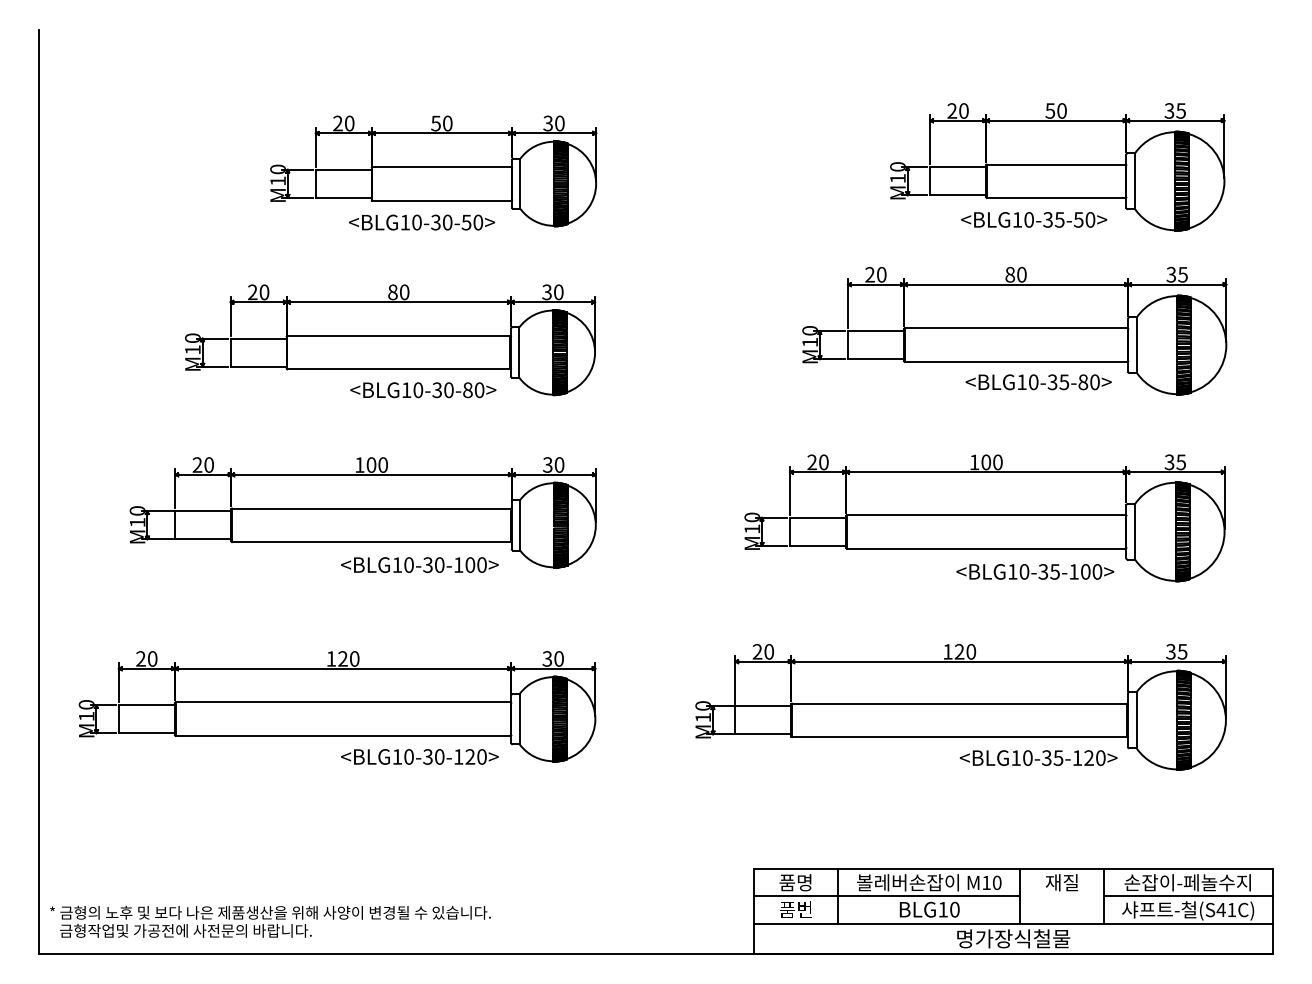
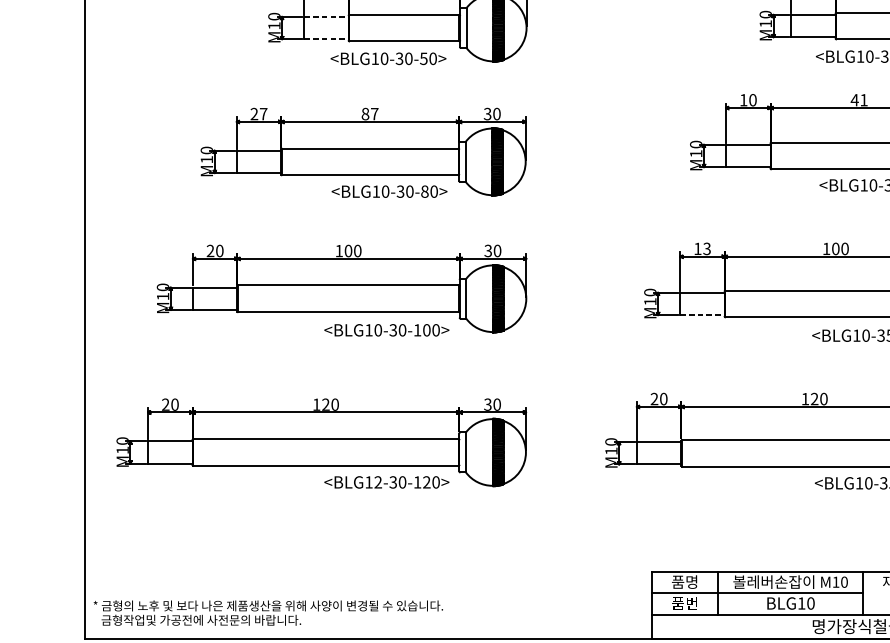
line: (344, 169) -> (327, 16), solid -> dashed
line: (344, 197) -> (327, 38), solid -> dashed
text: (869, 274) -> (743, 99), 20 -> 10
text: (1015, 274) -> (858, 99), 80 -> 41
text: (264, 292) -> (263, 114), 20 -> 27
text: (404, 292) -> (374, 114), 80 -> 87
text: (817, 462) -> (702, 248), 20 -> 13
line: (818, 545) -> (702, 314), solid -> dashed
text: (408, 756) -> (377, 482), <BLG10-30-120> -> <BLG12-30-120>

